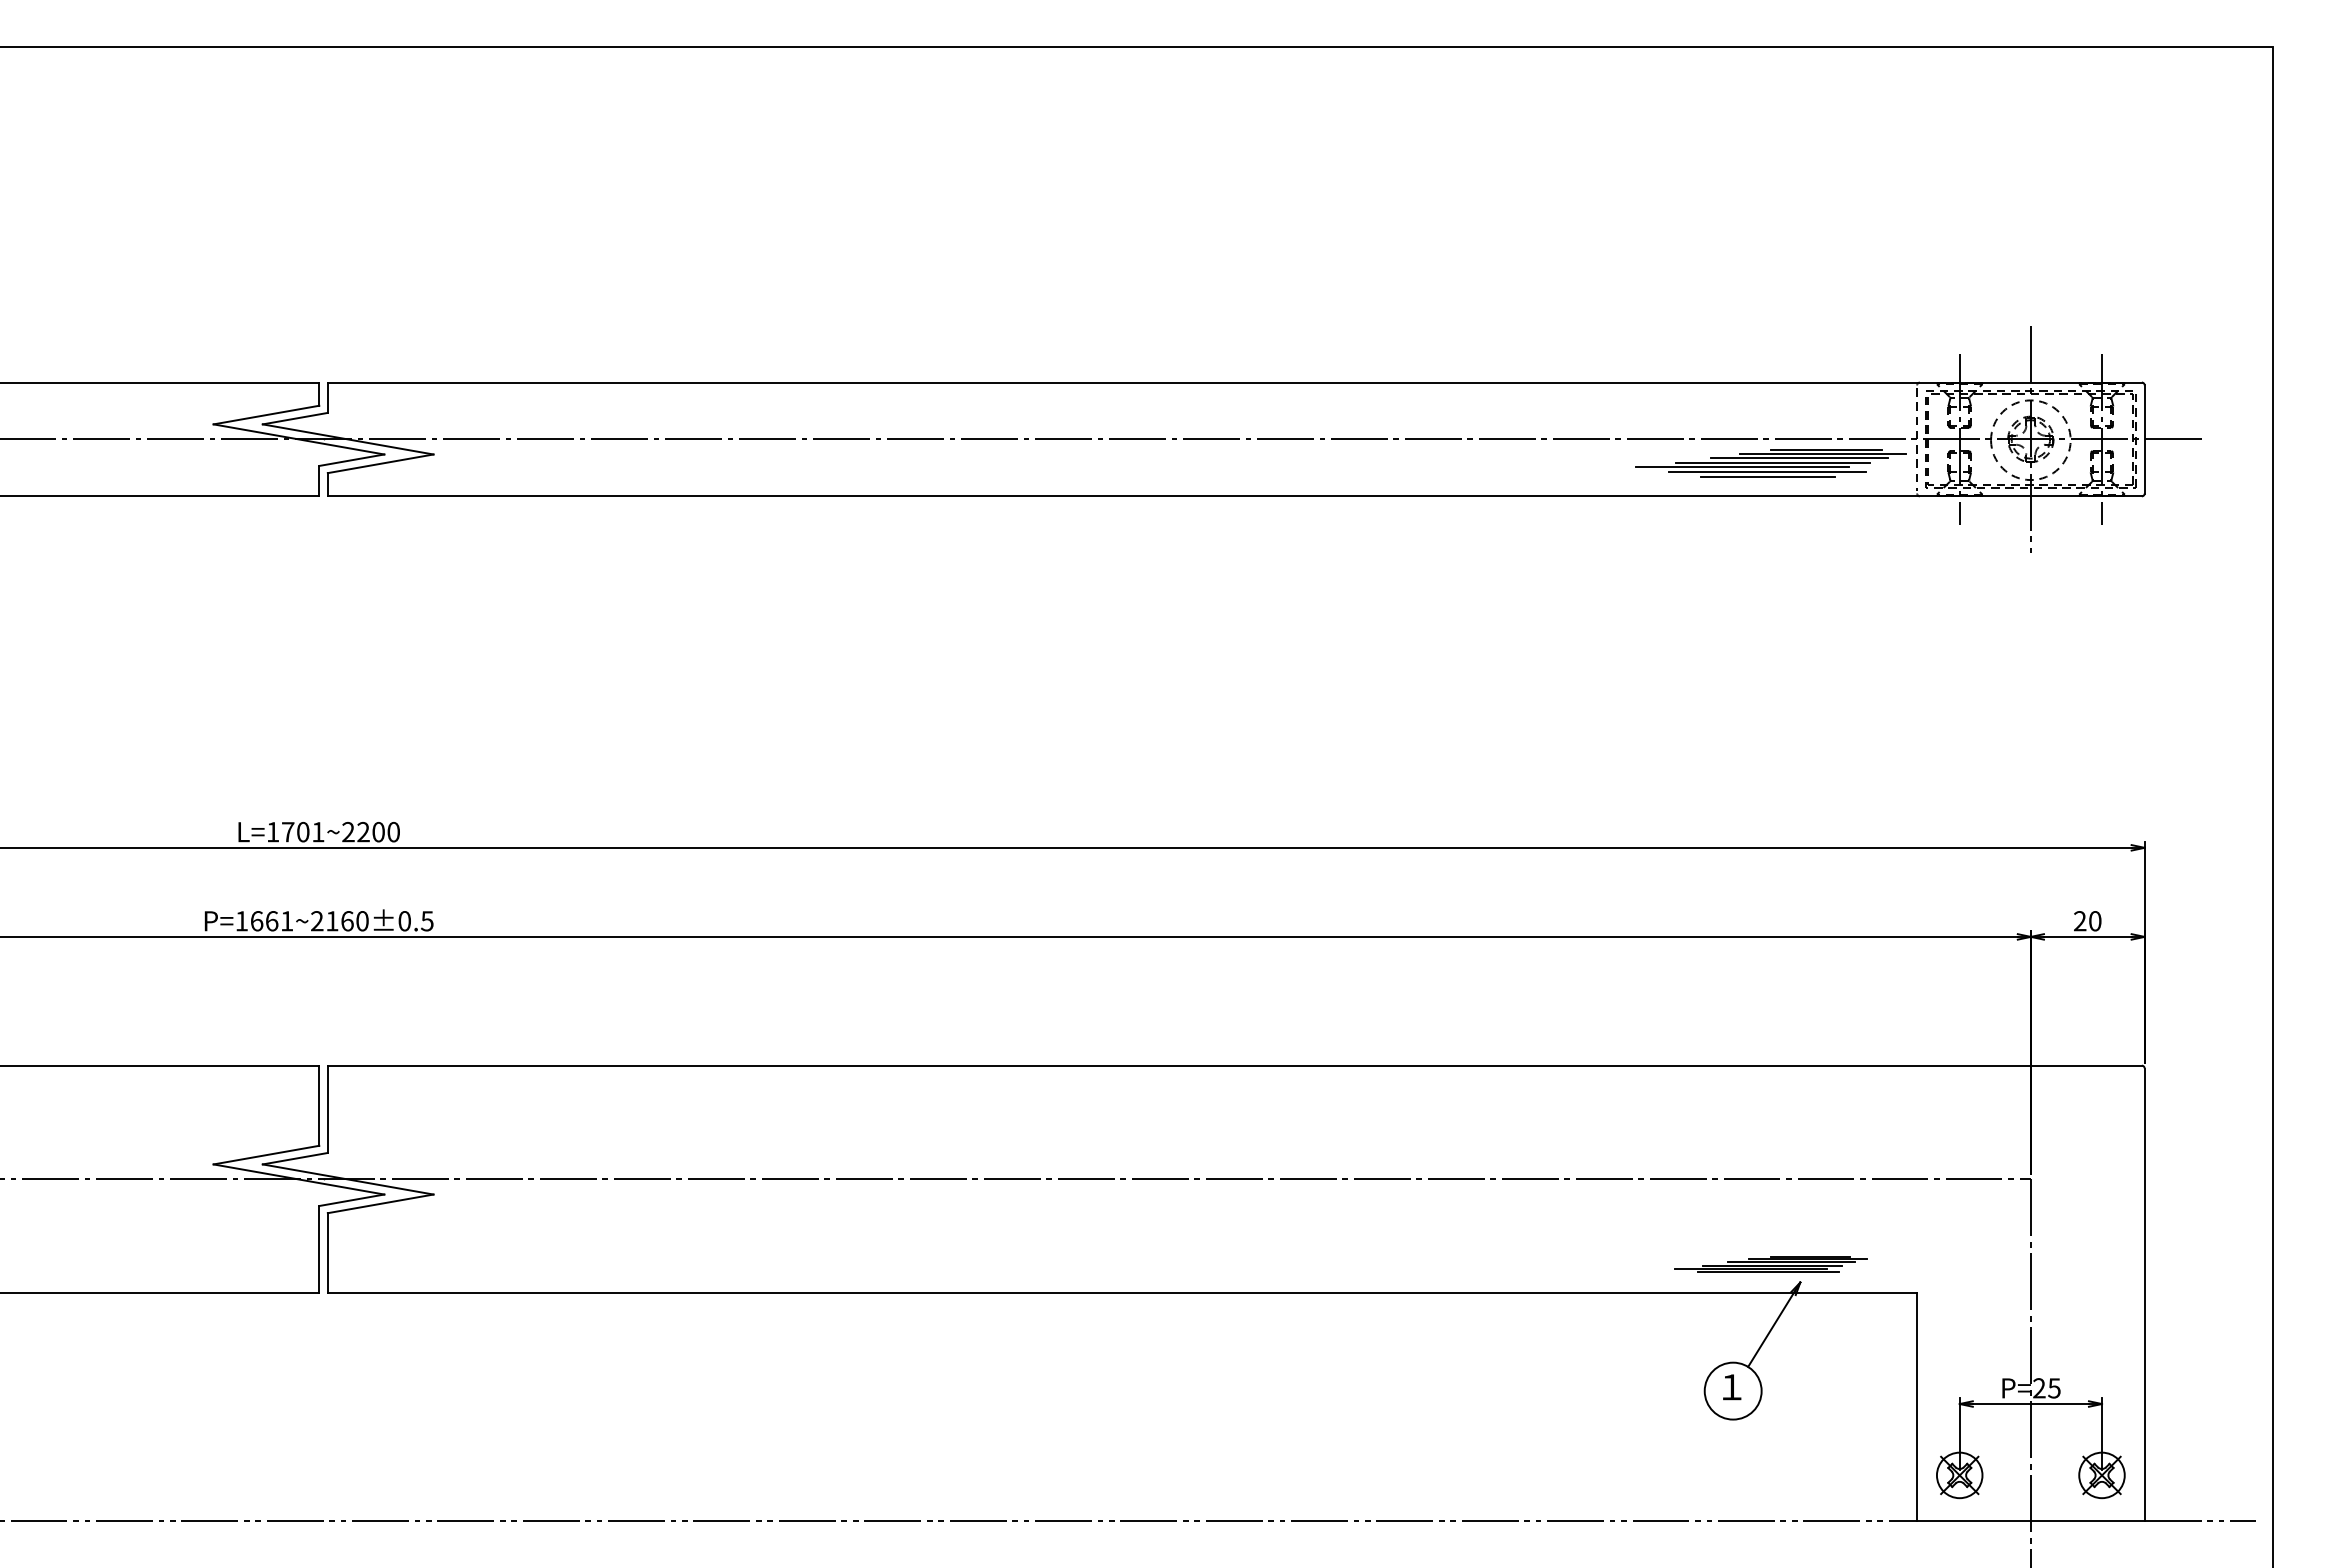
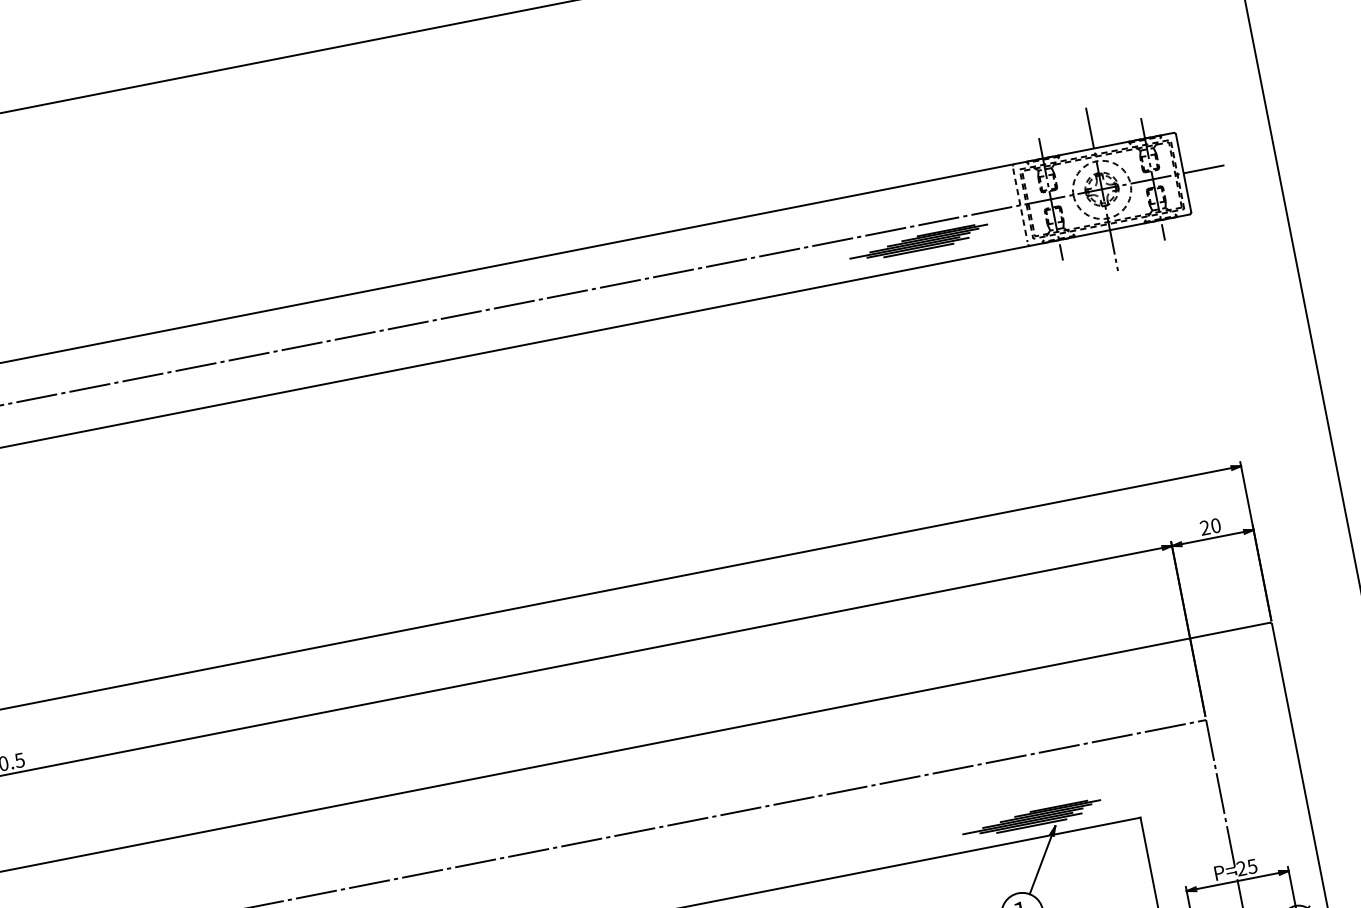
part: (1770, 463) -> (918, 243), size x0.71
line: (1768, 1276) -> (1031, 826), added

